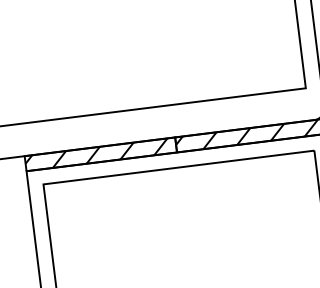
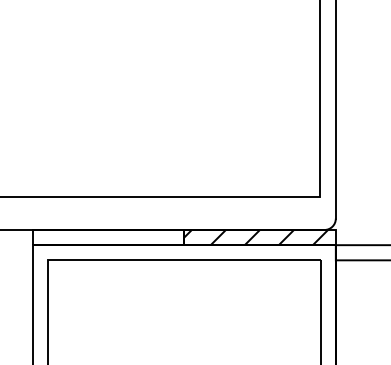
hatch: (97, 154) -> (104, 237), removed

